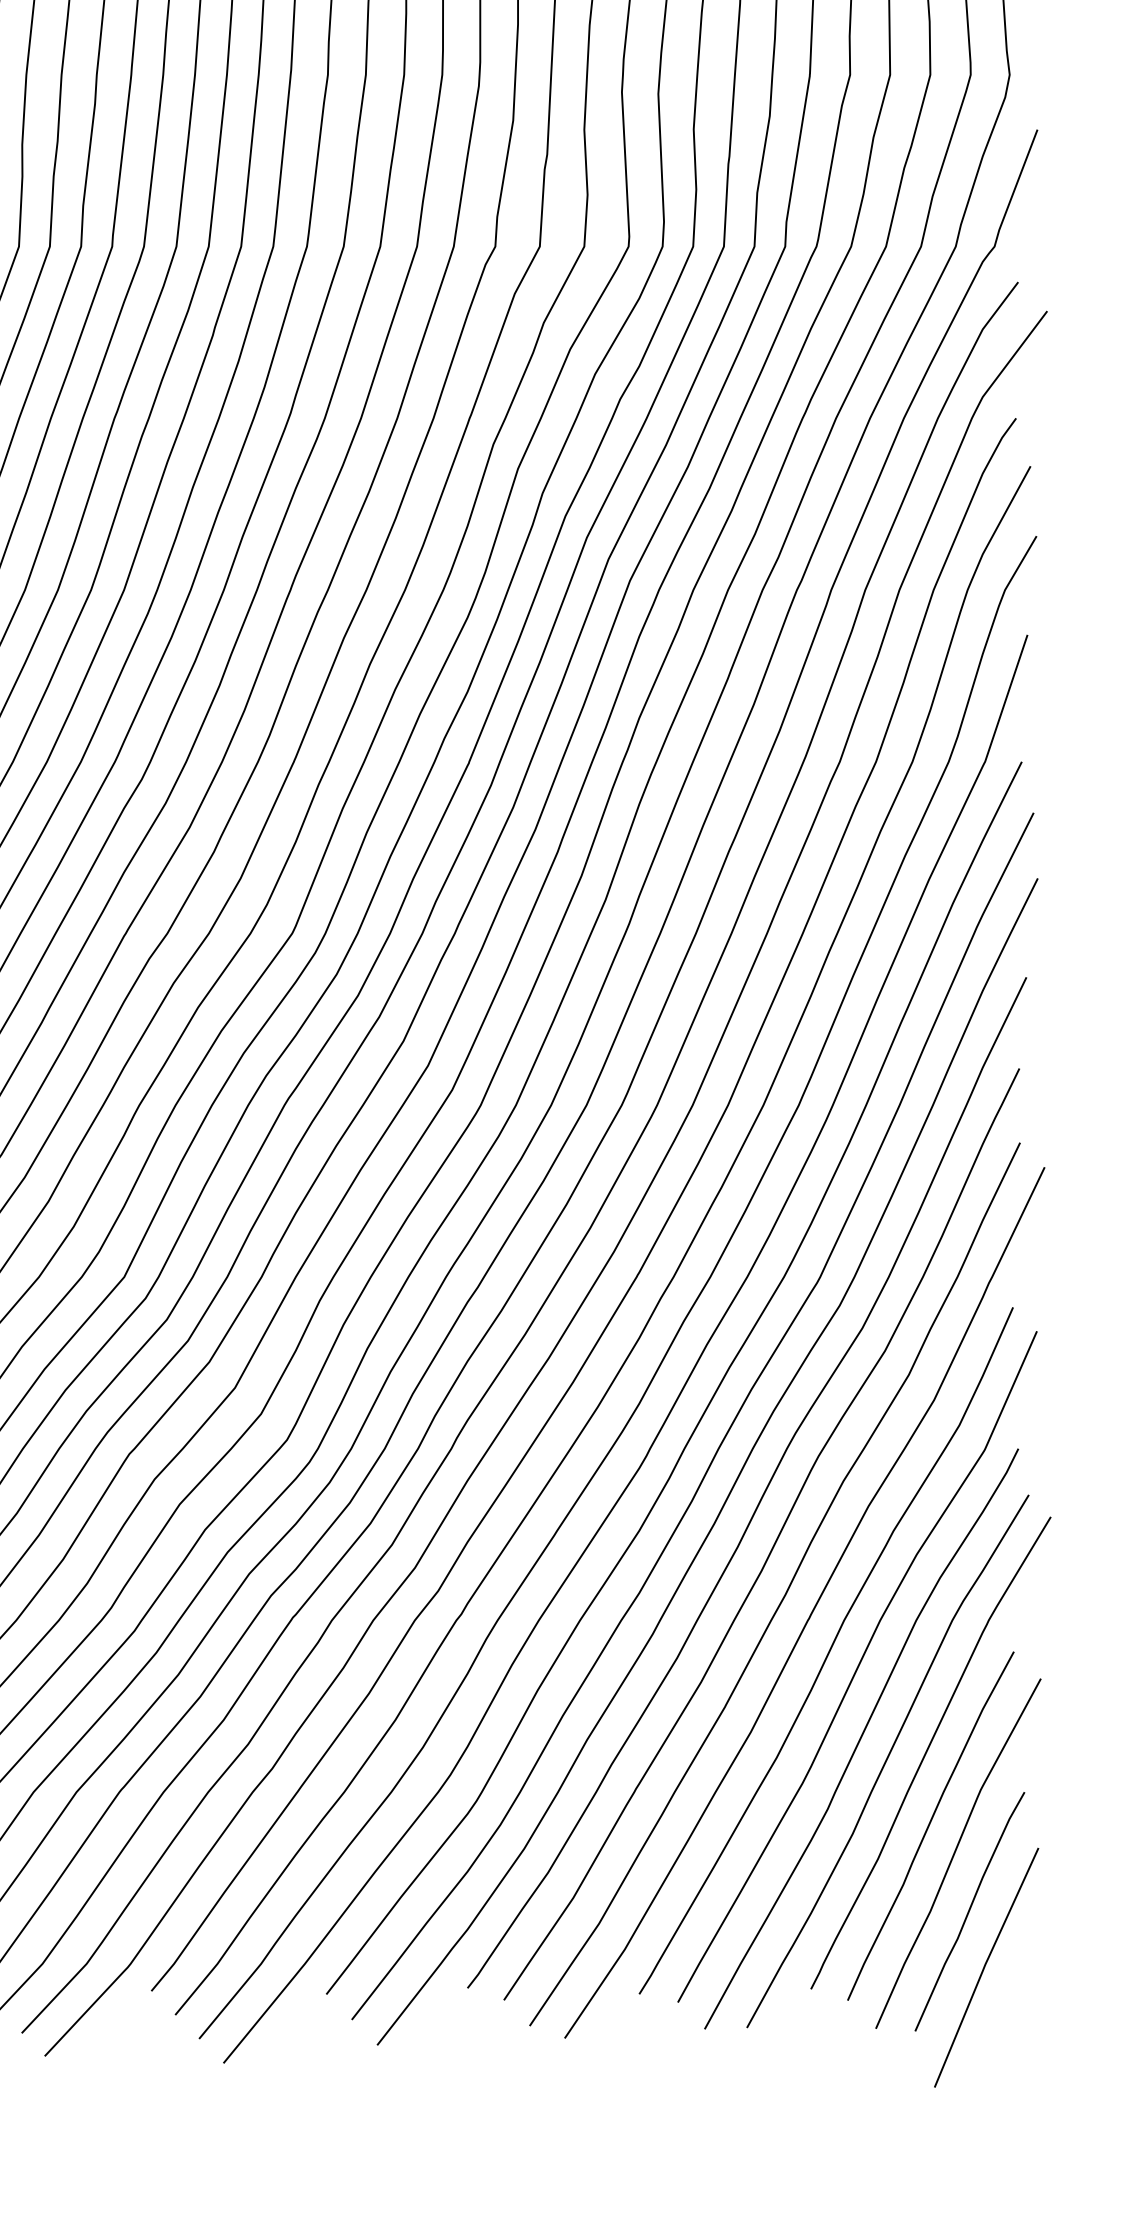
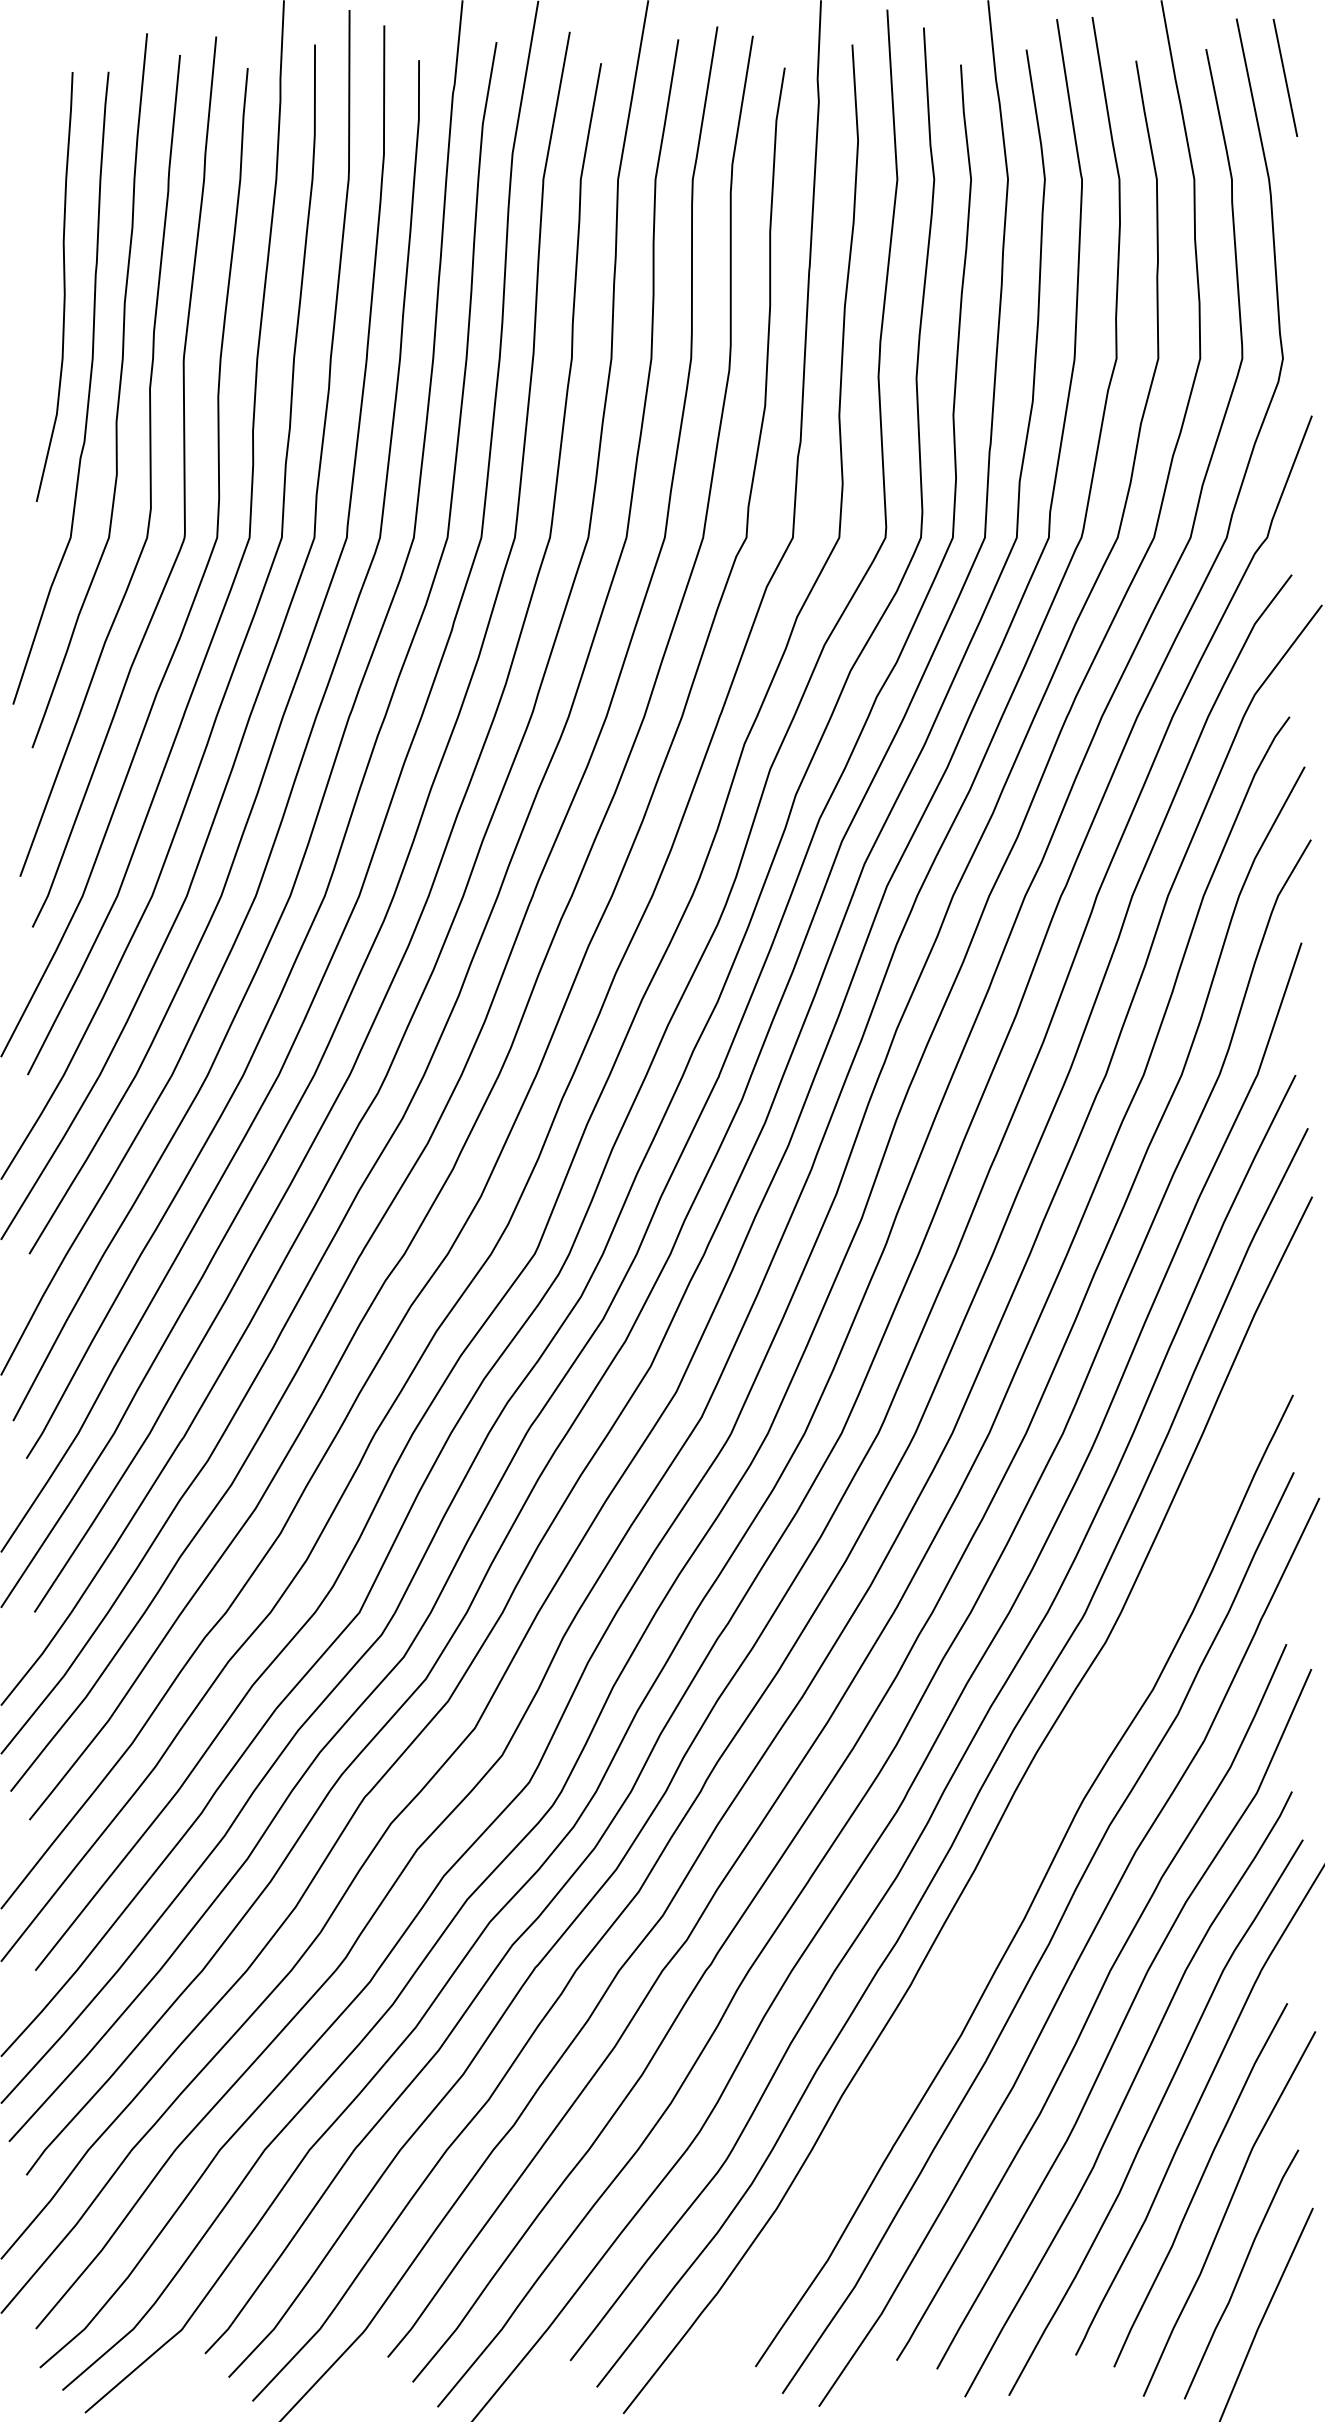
curve: (764, 1489) -> (1027, 1834), removed

